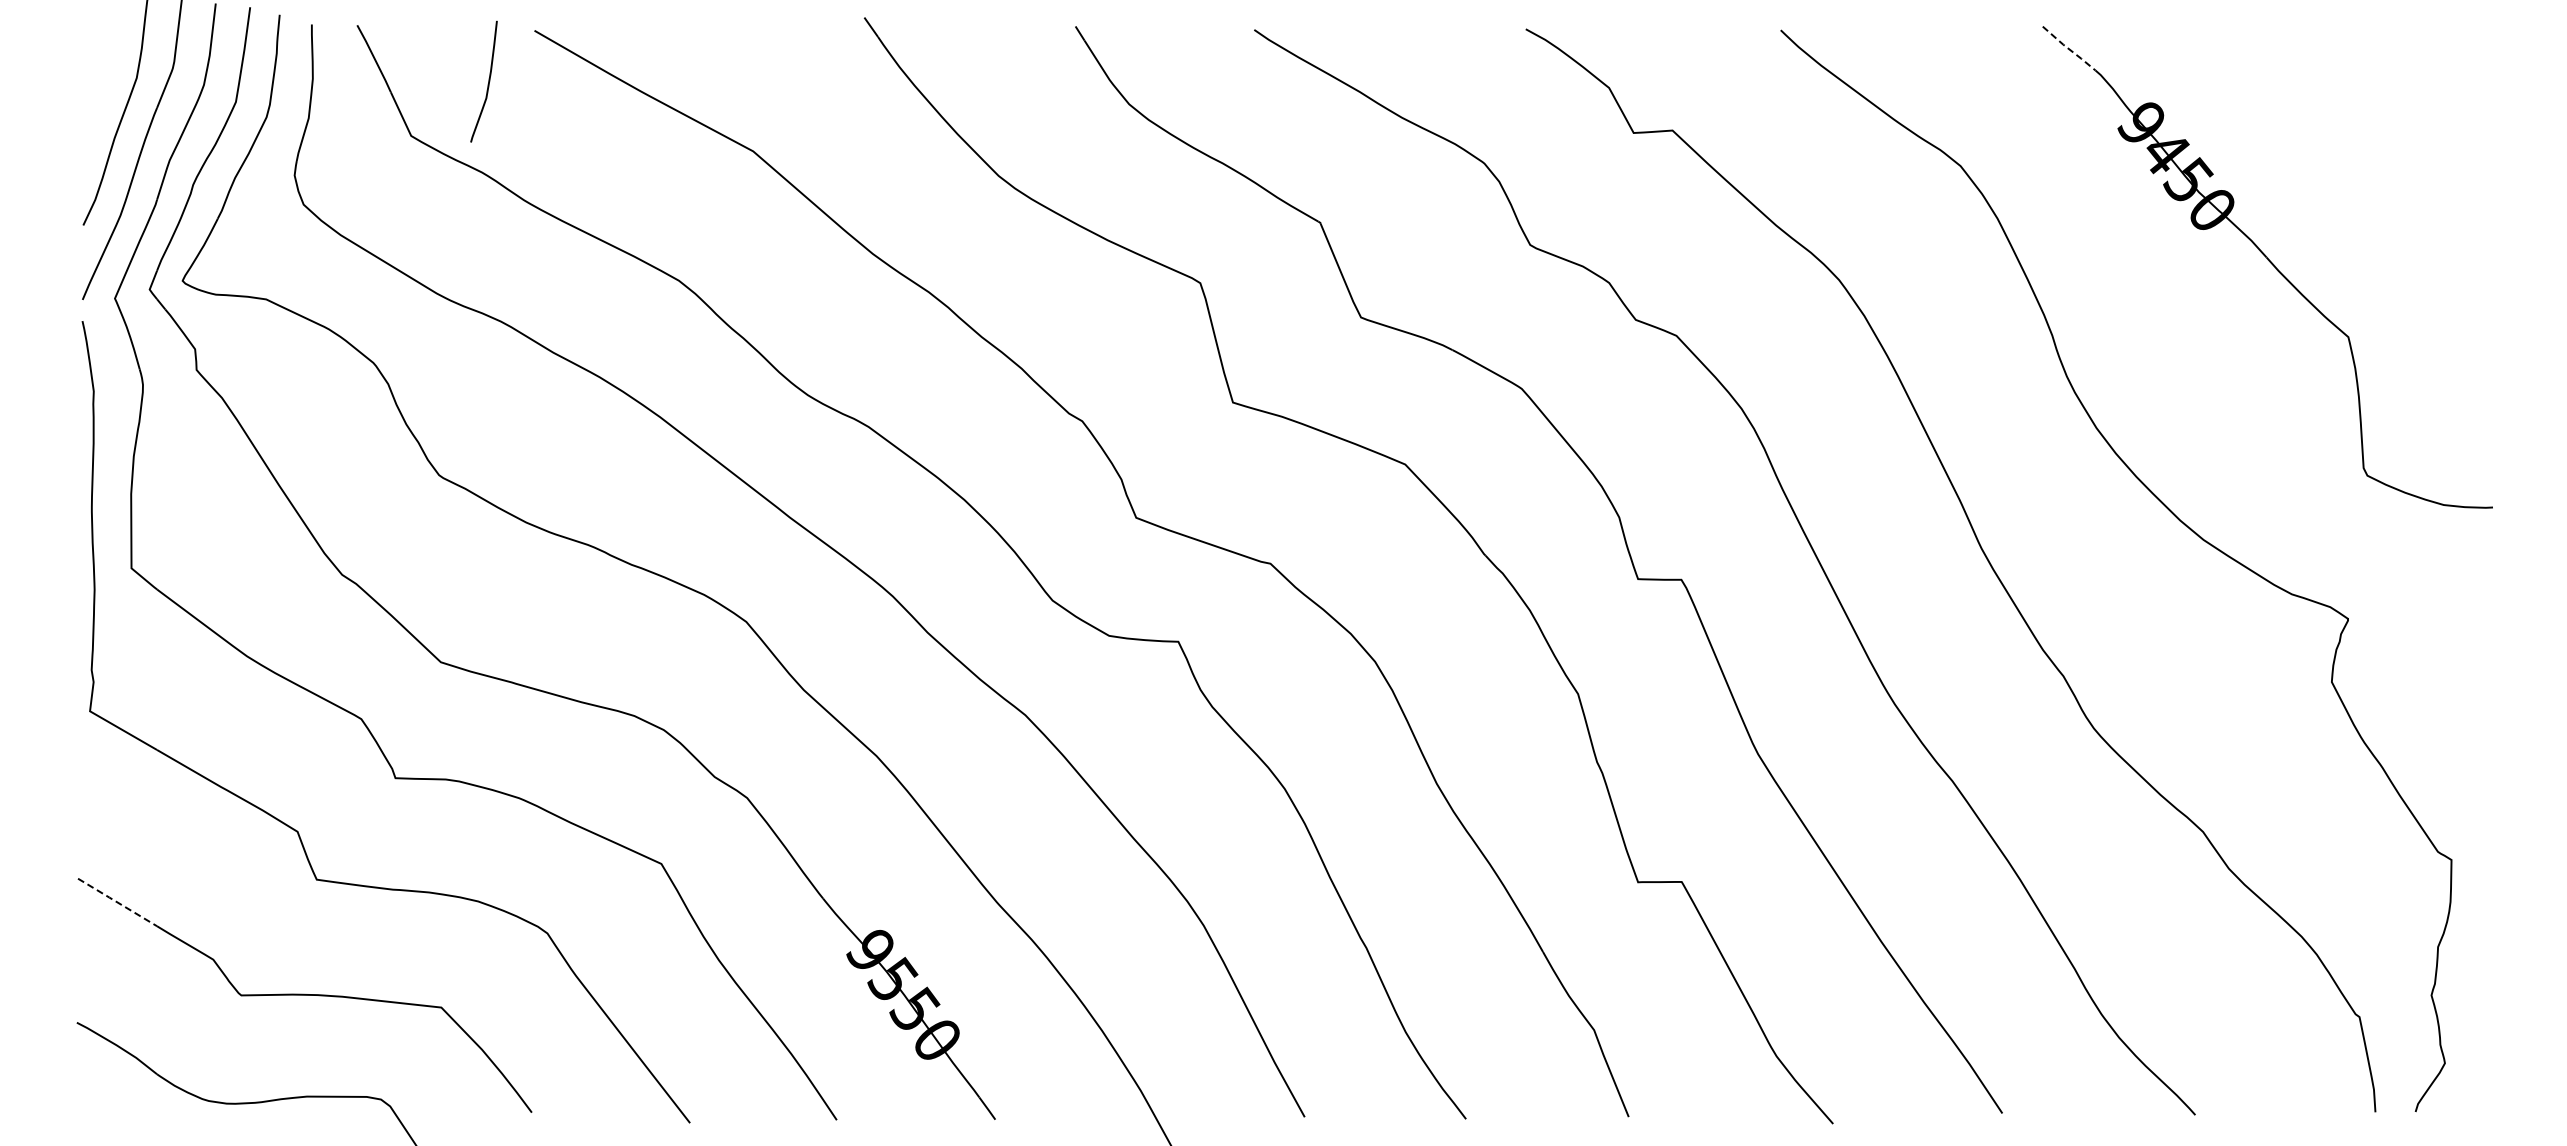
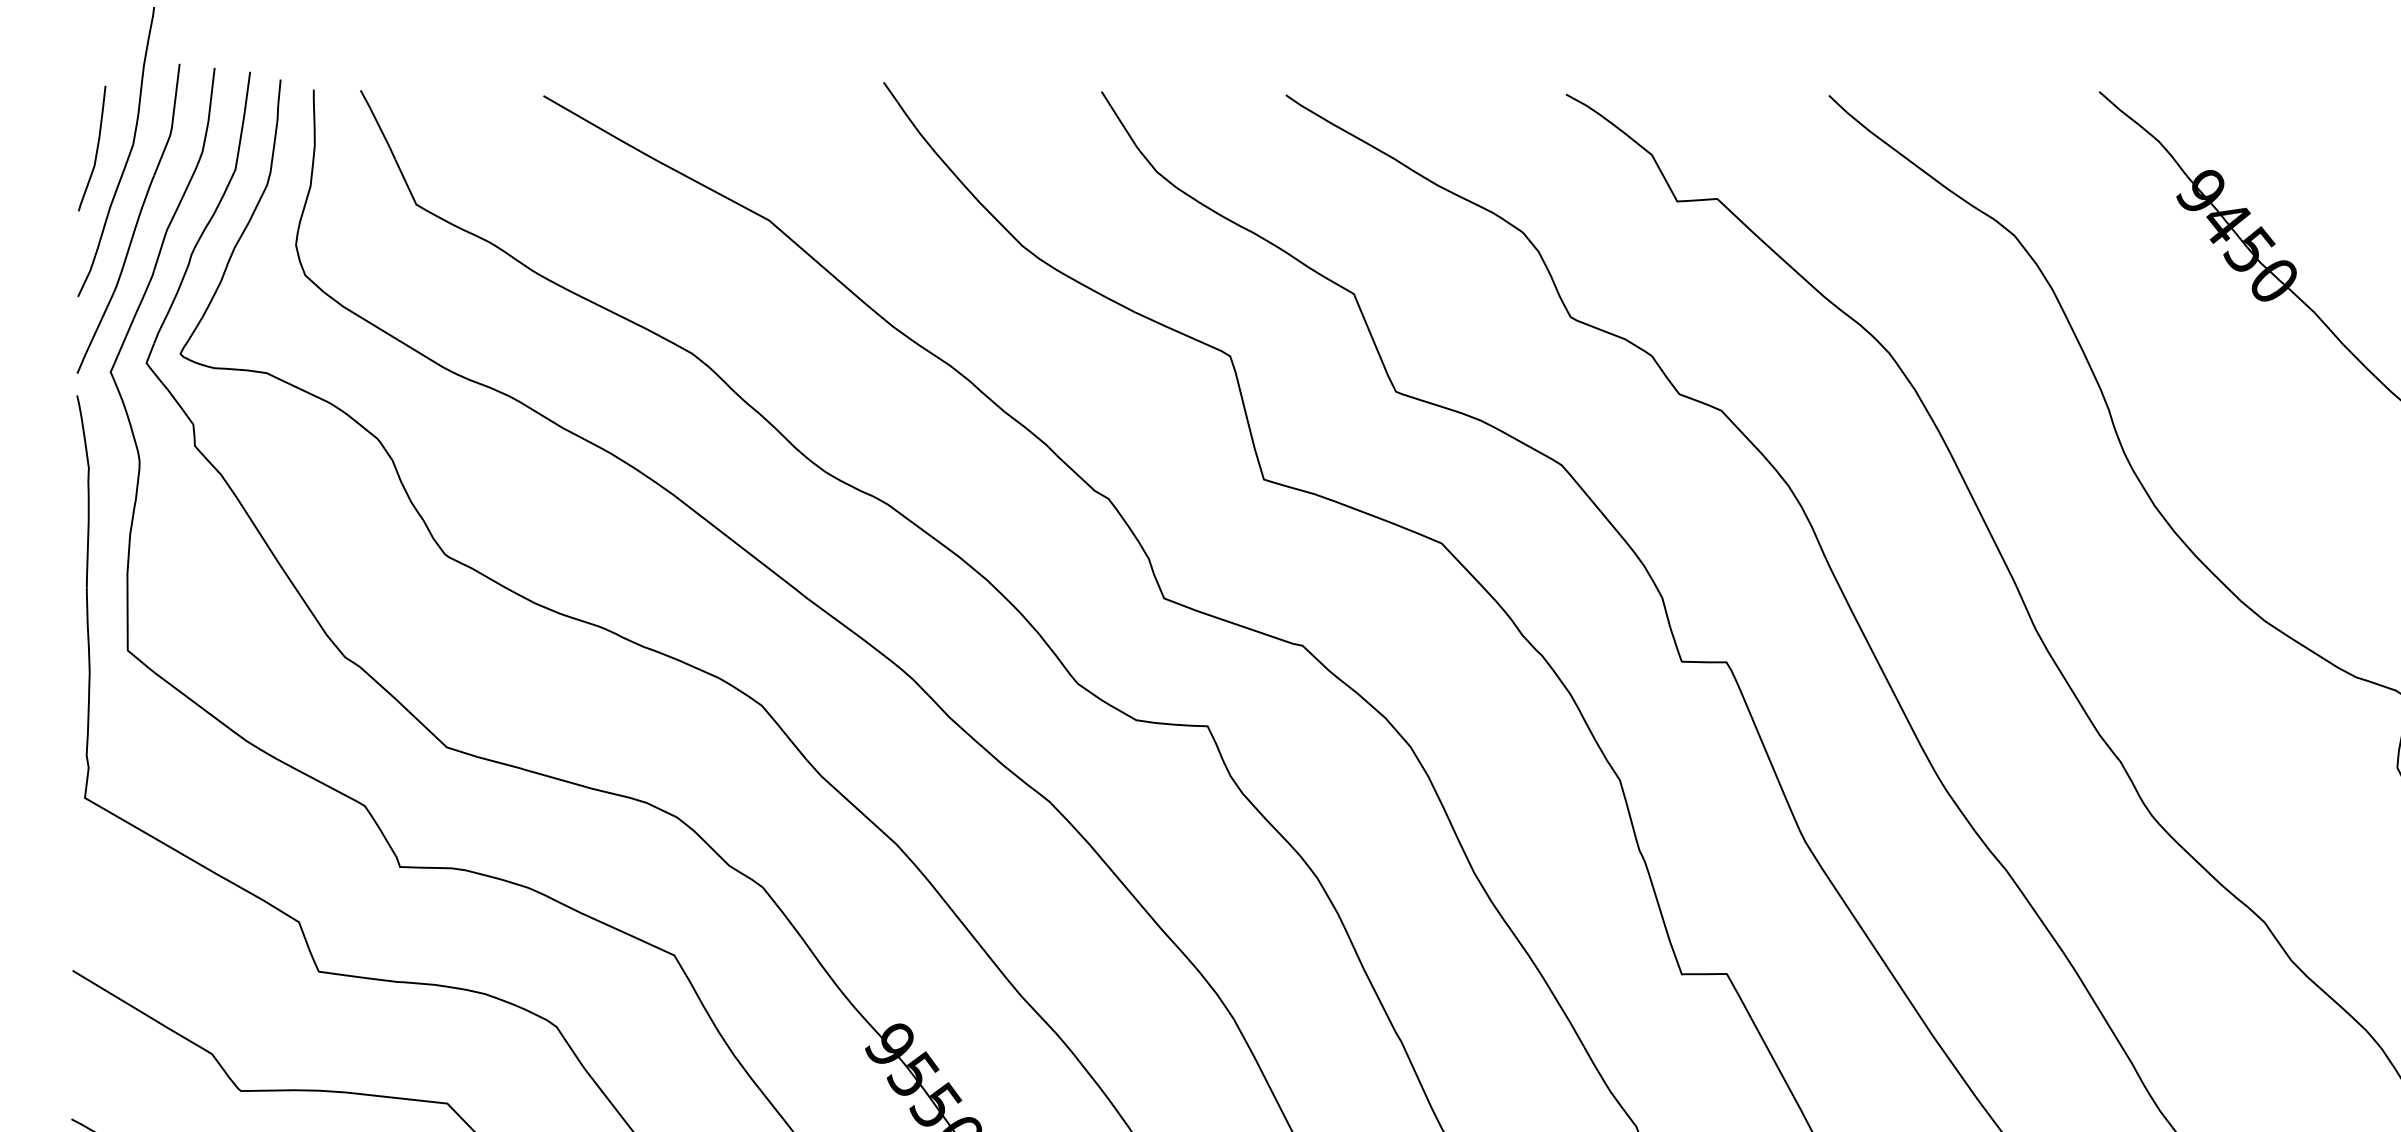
line: (2068, 48) -> (2125, 114), dashed -> solid
curve: (488, 81) -> (96, 148), moved
line: (117, 902) -> (113, 995), dashed -> solid

